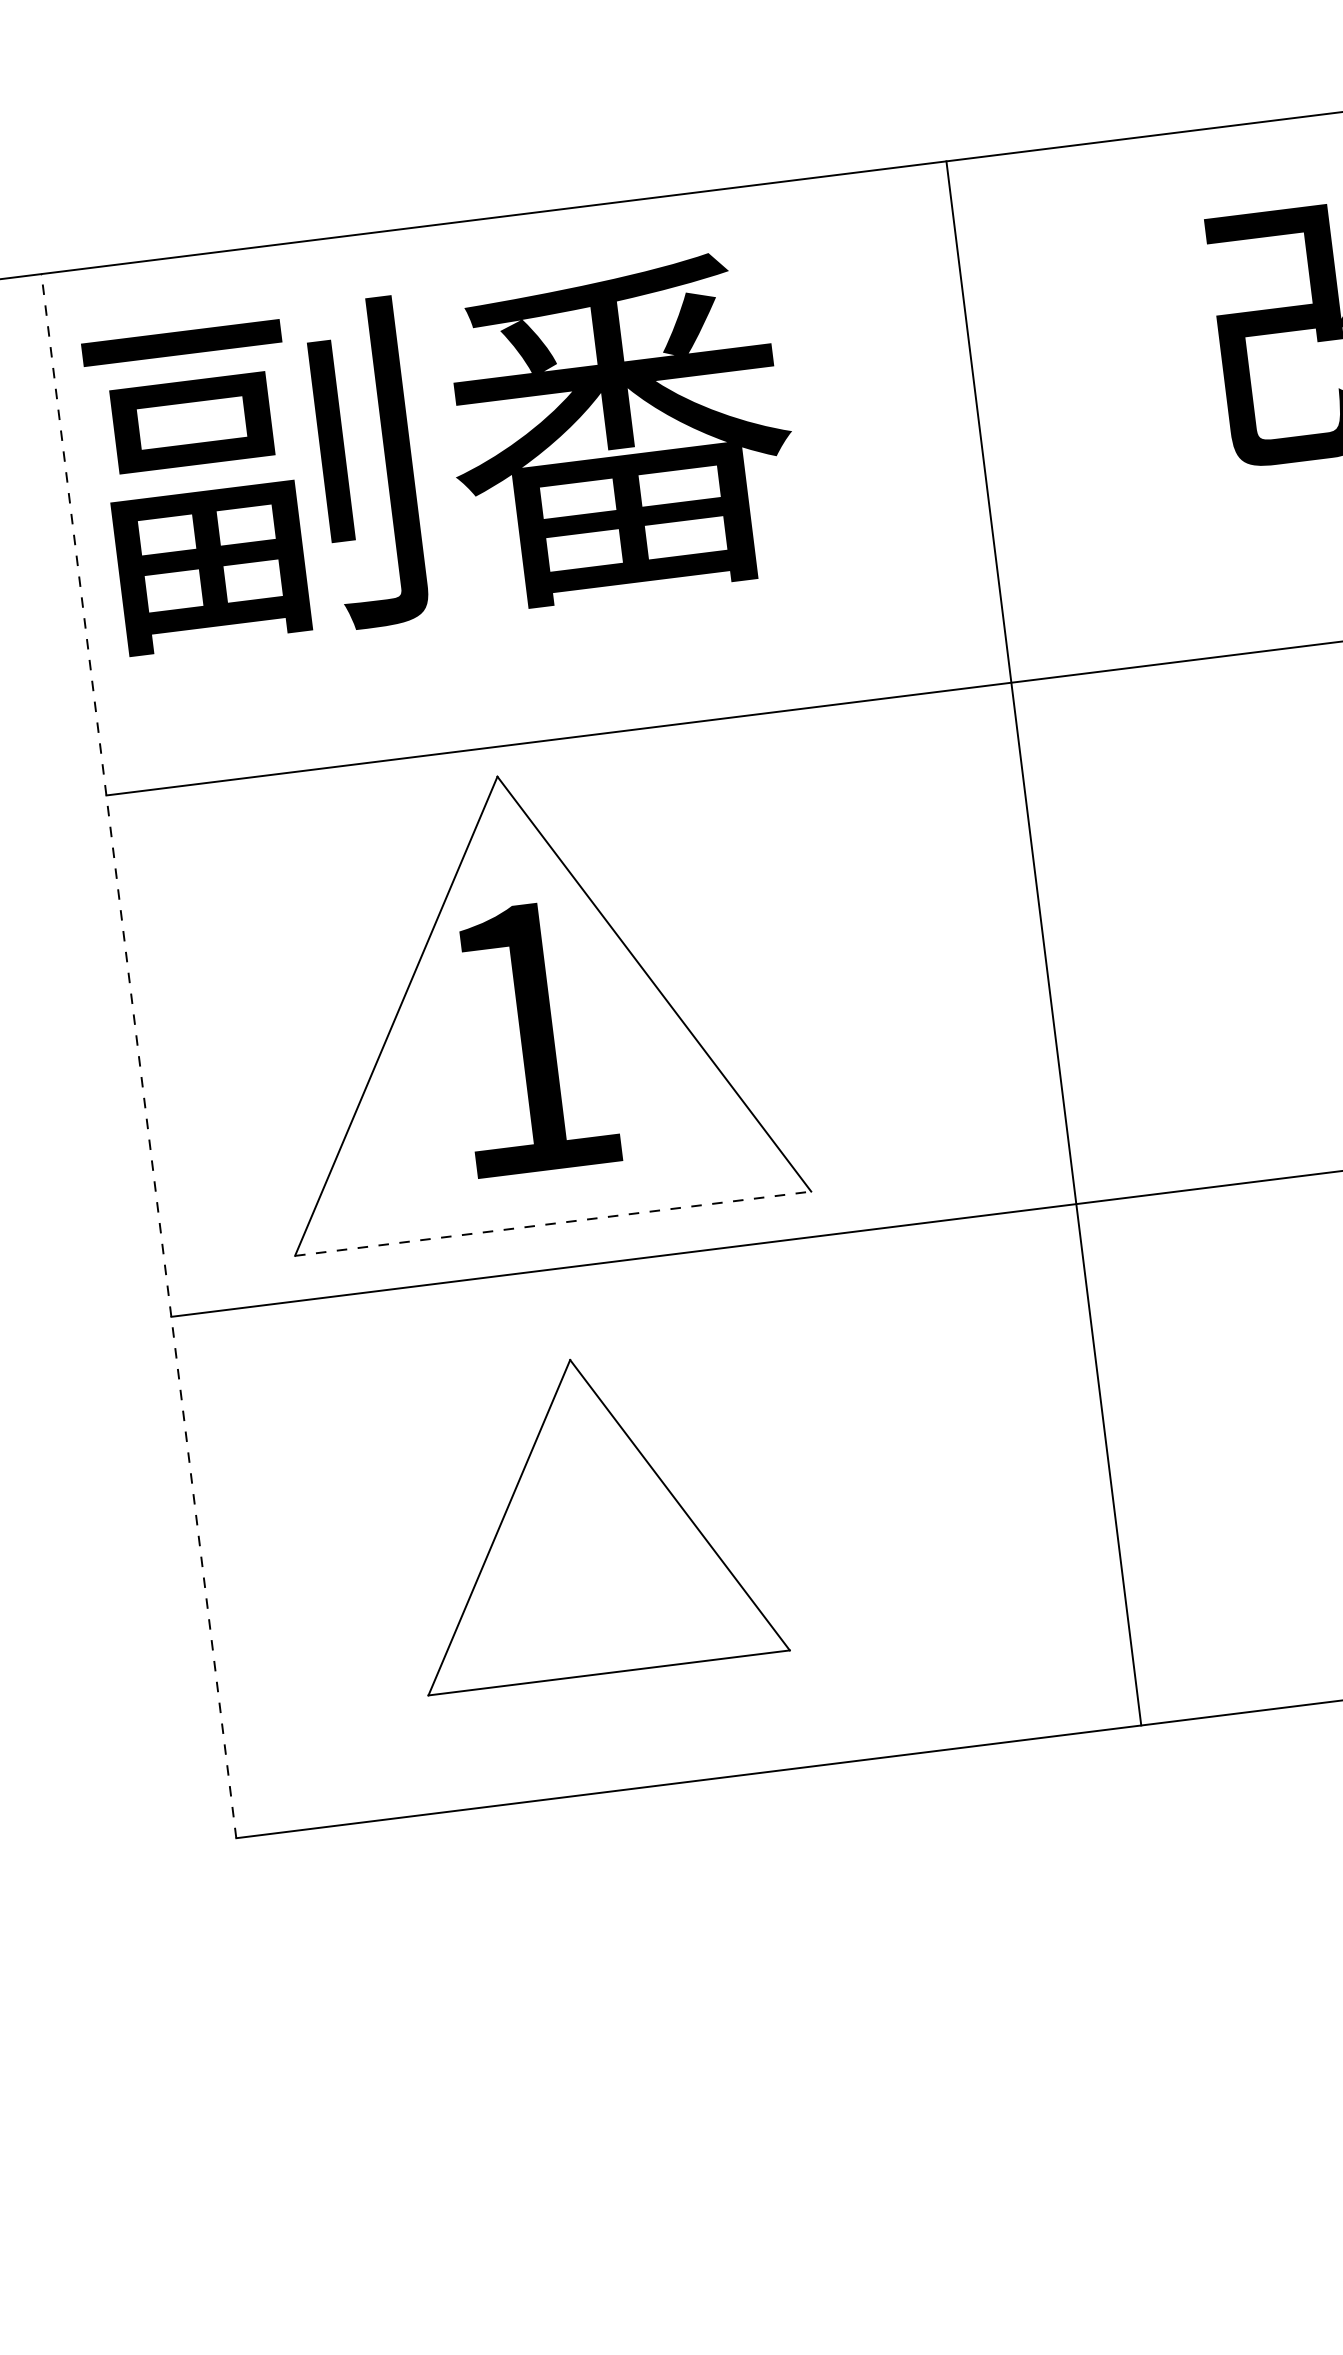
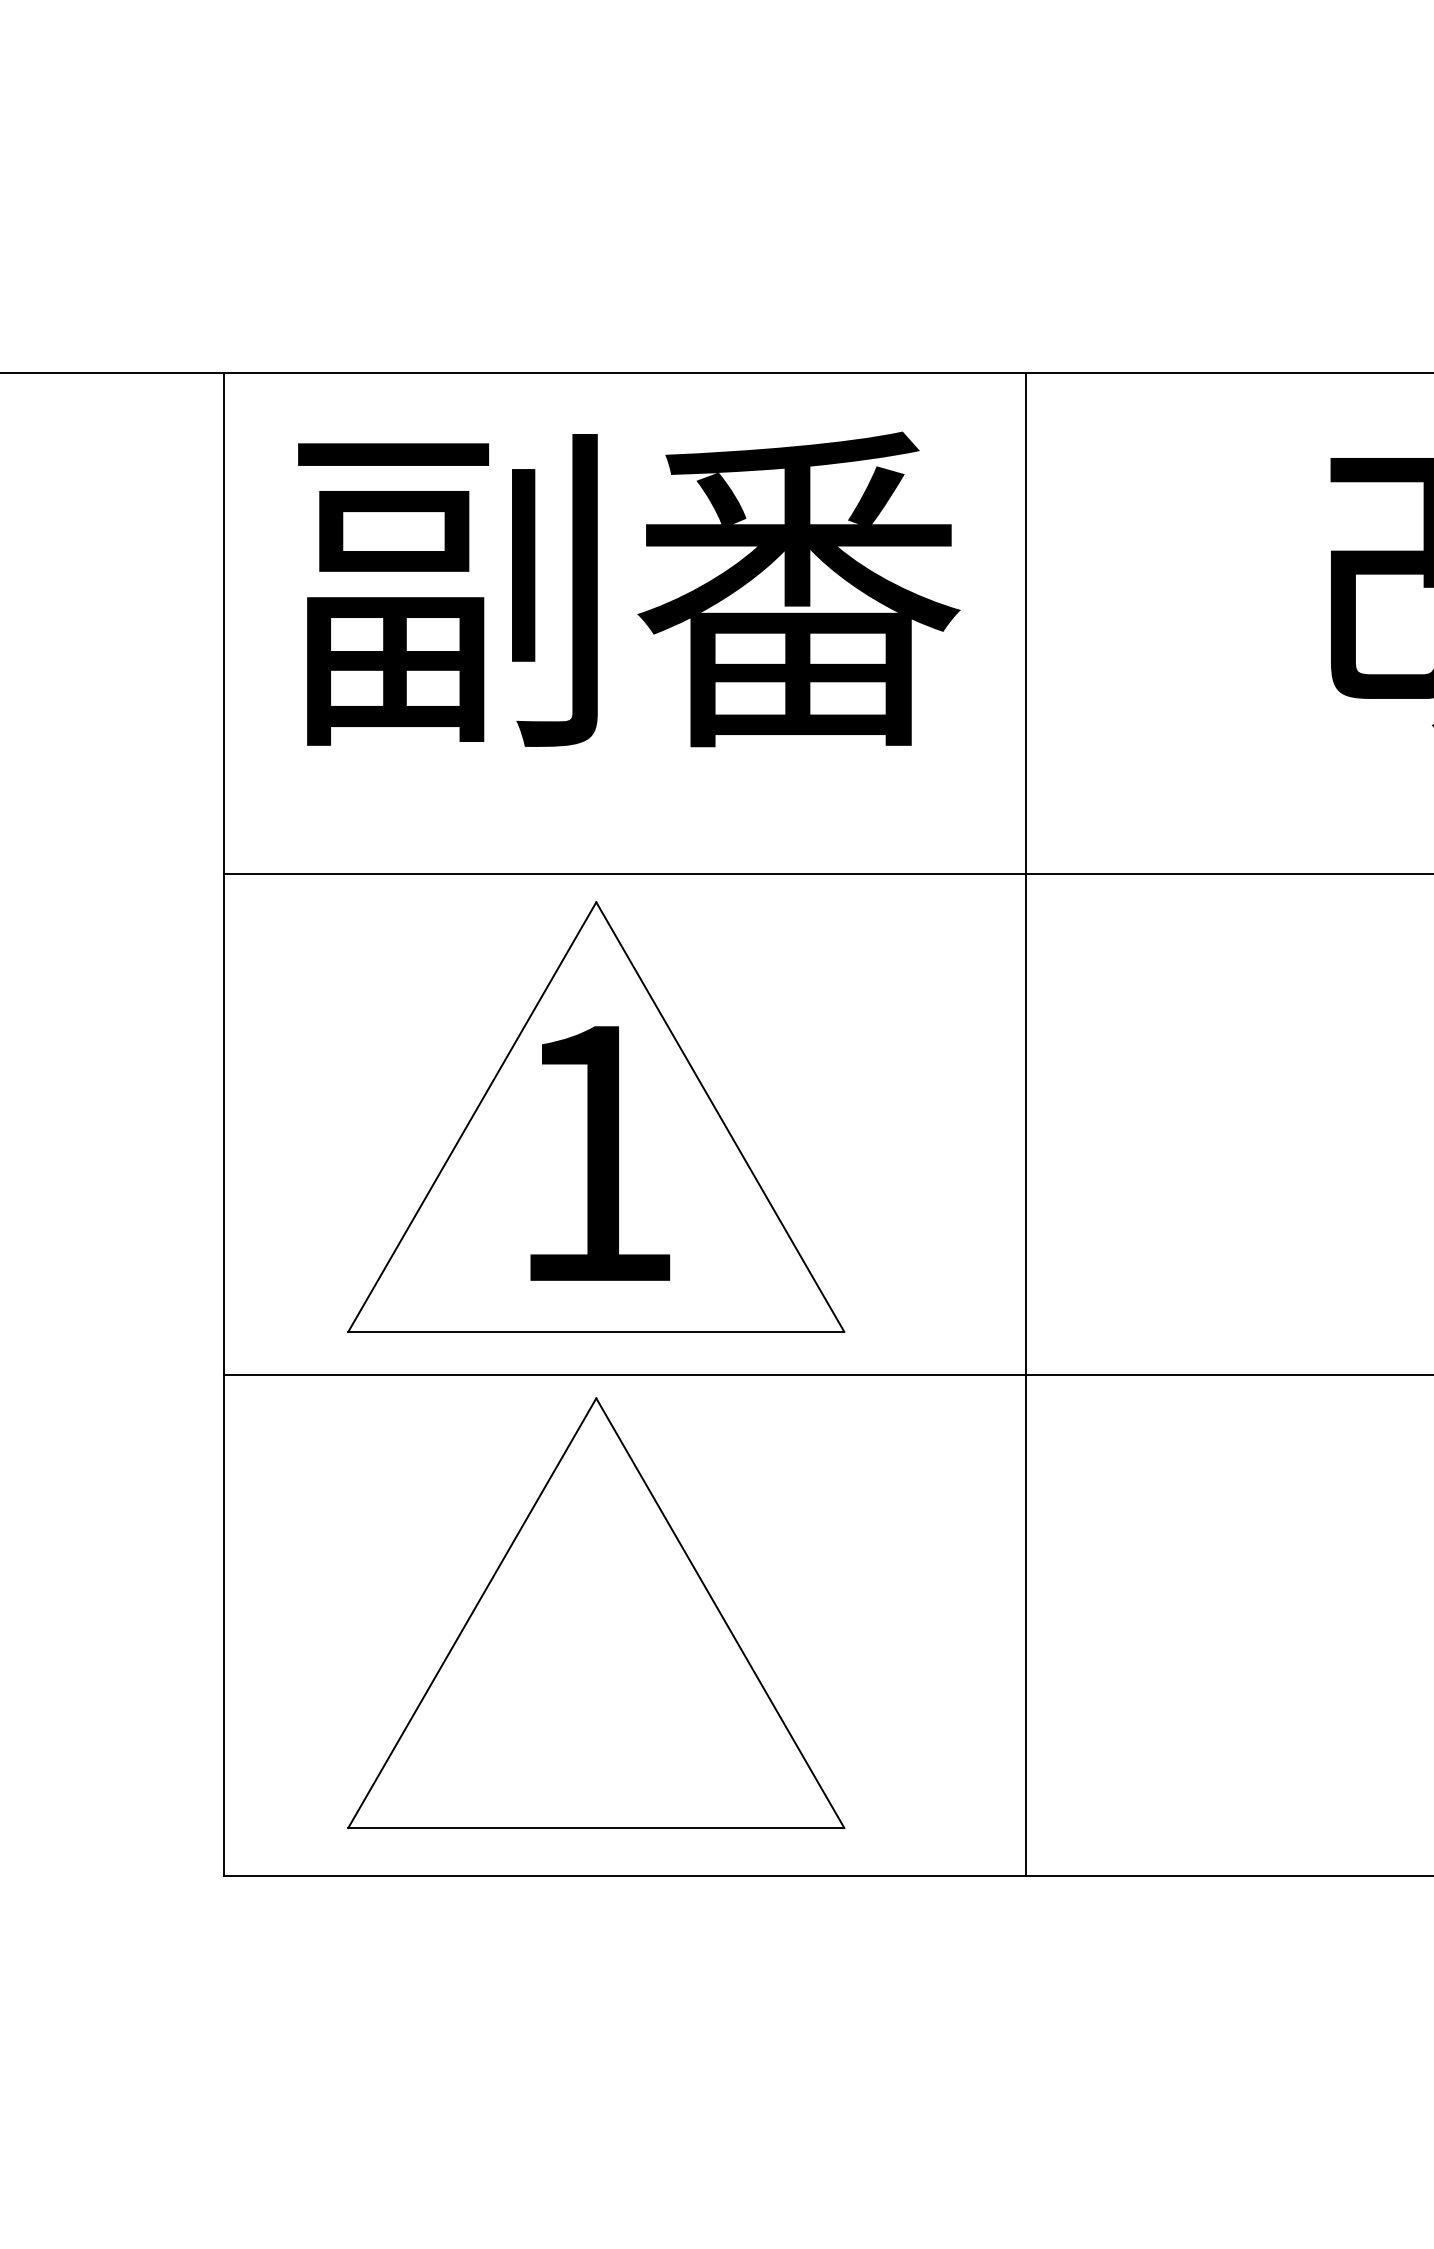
text: (444, 452) -> (629, 589), moved
line: (1043, 943) -> (1025, 1124), moved
line: (139, 1056) -> (224, 1124), dashed -> solid
line: (553, 1223) -> (596, 1331), dashed -> solid
part: (589, 1516) -> (596, 1613), size x1.43

